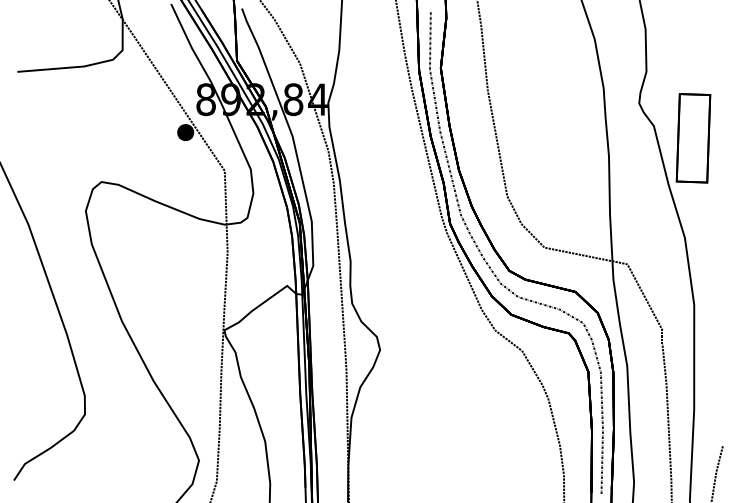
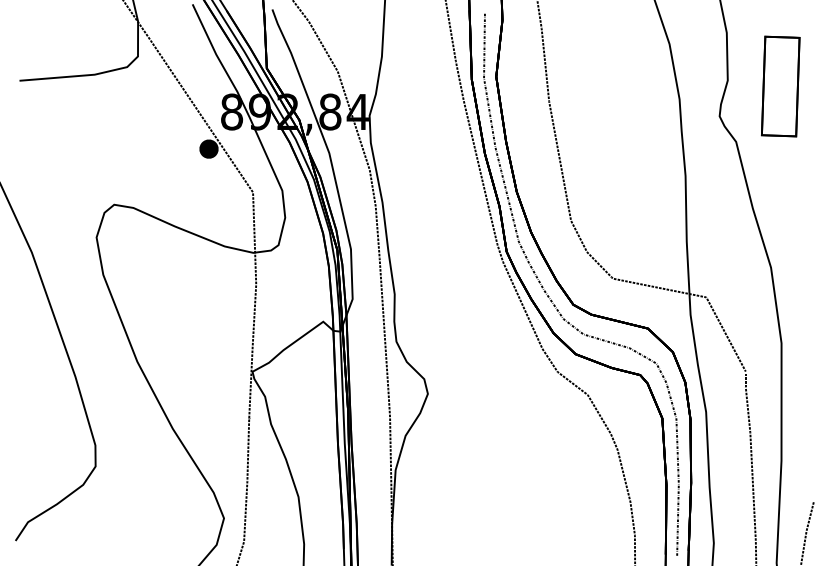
part: (693, 138) -> (780, 86), moved

